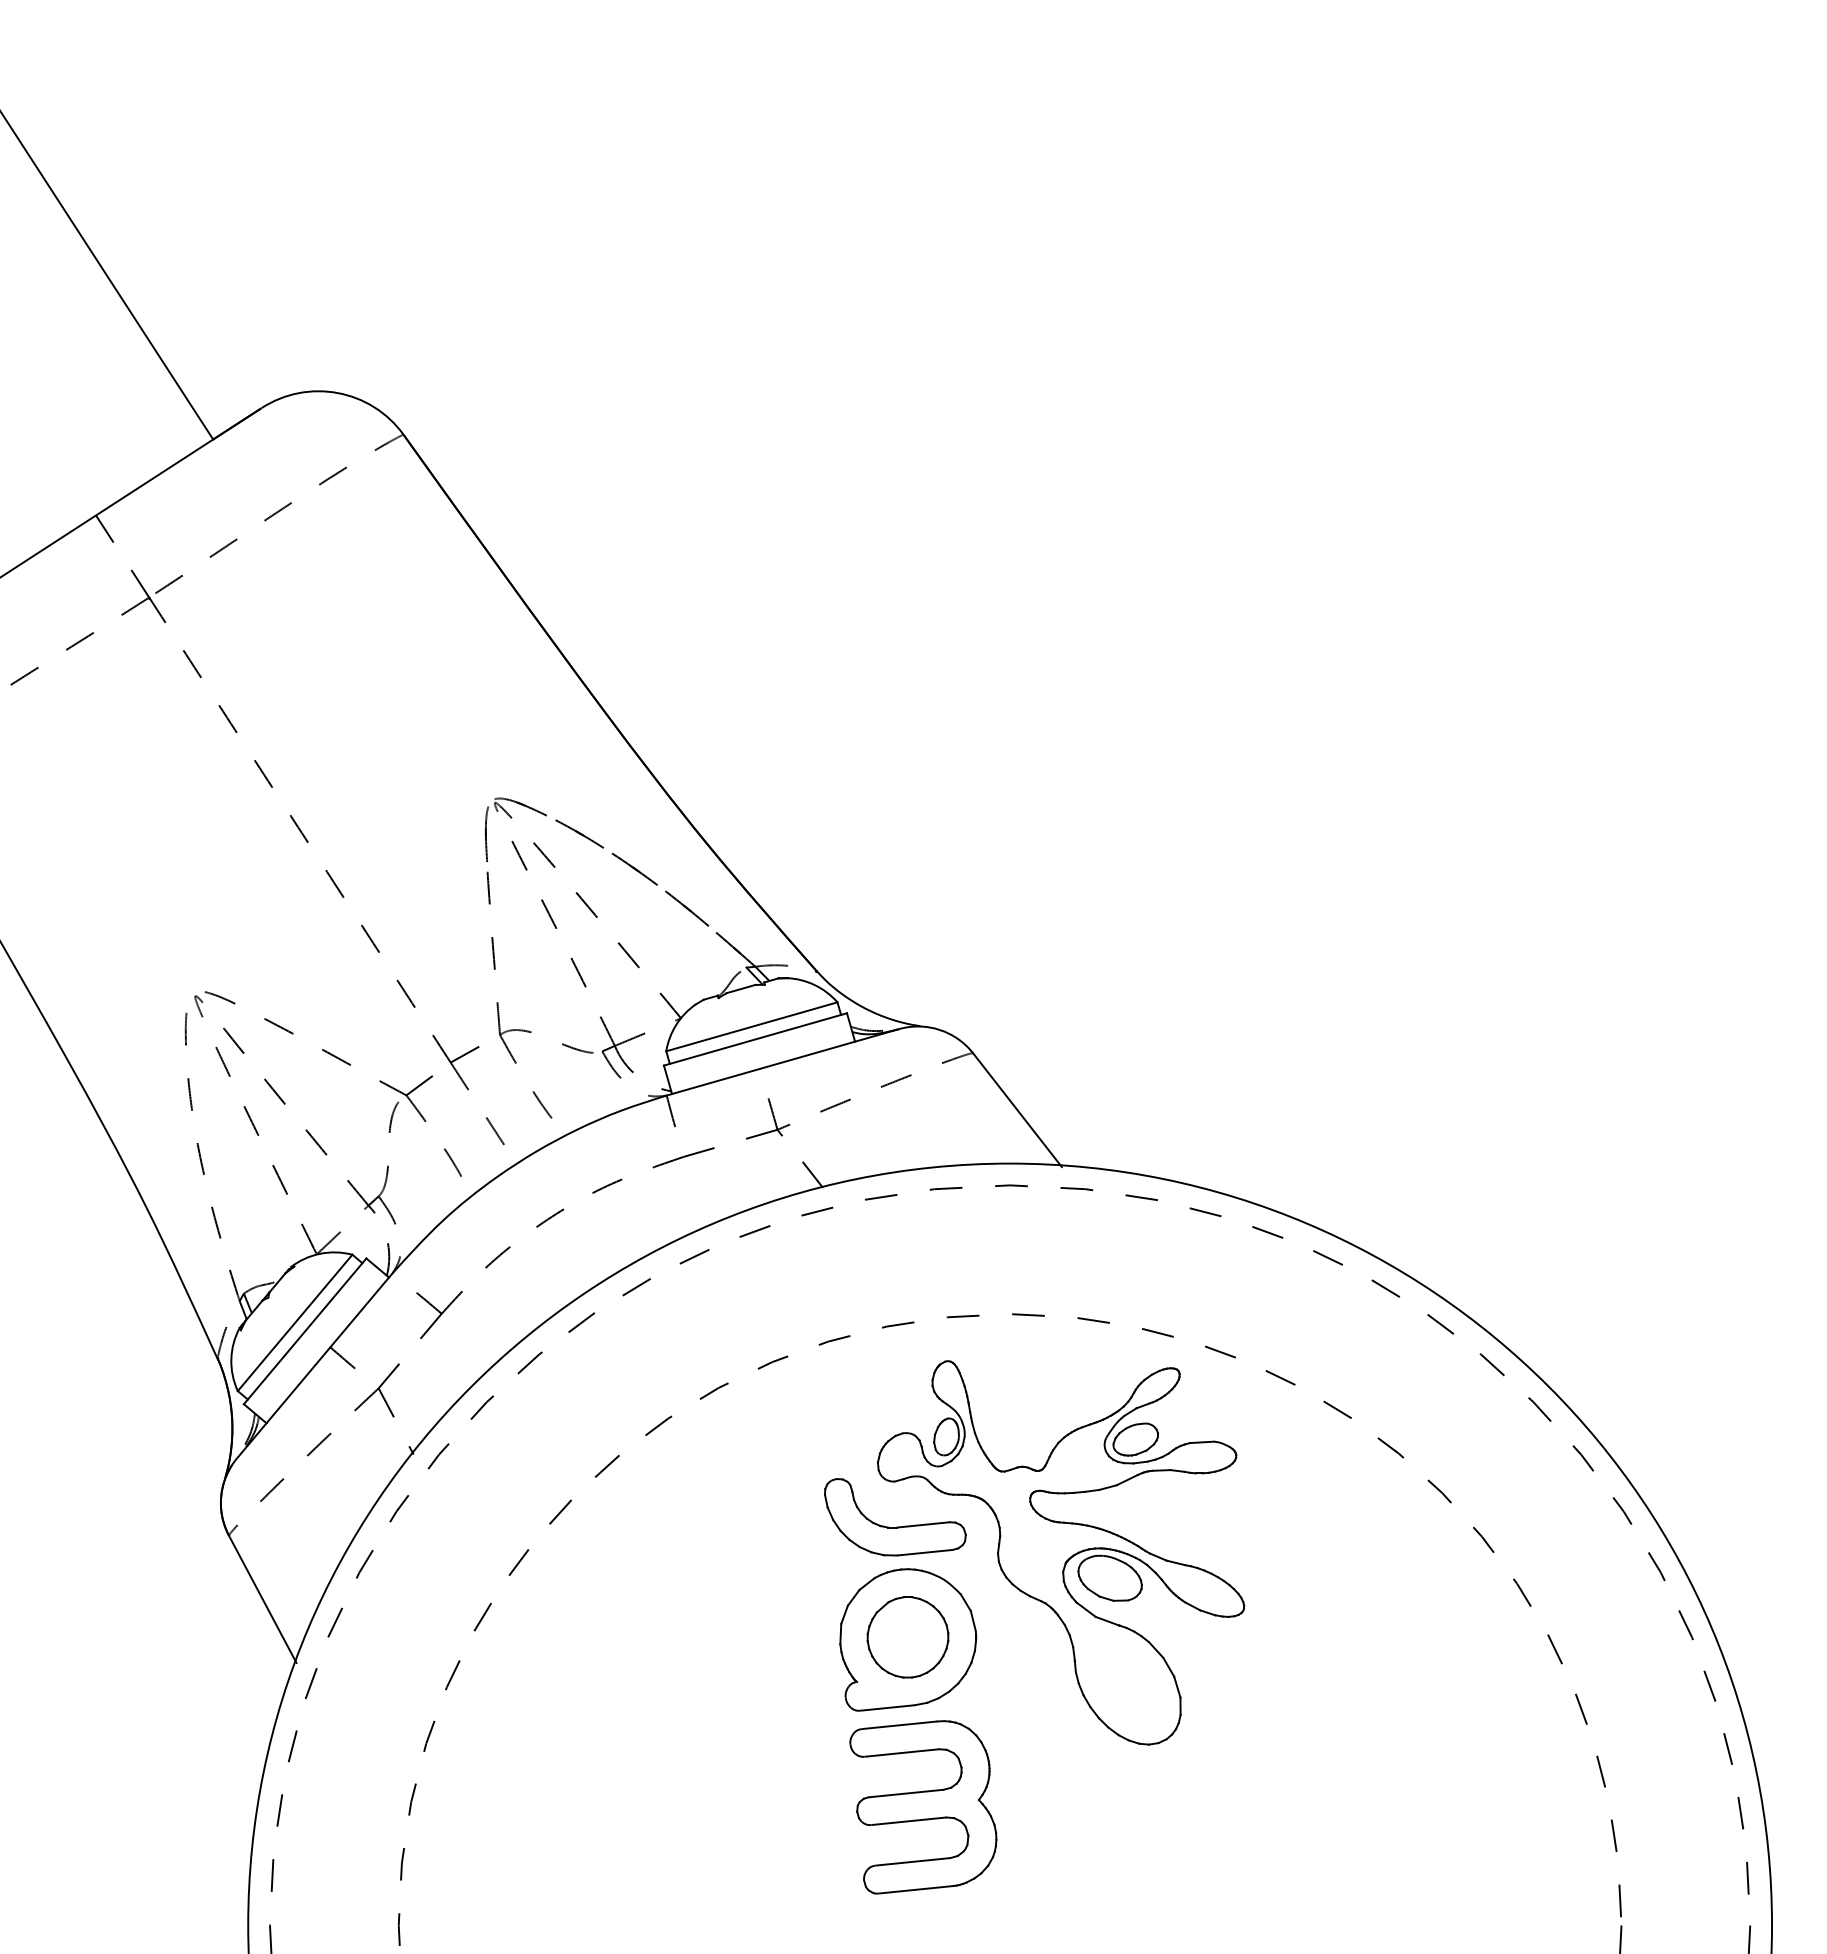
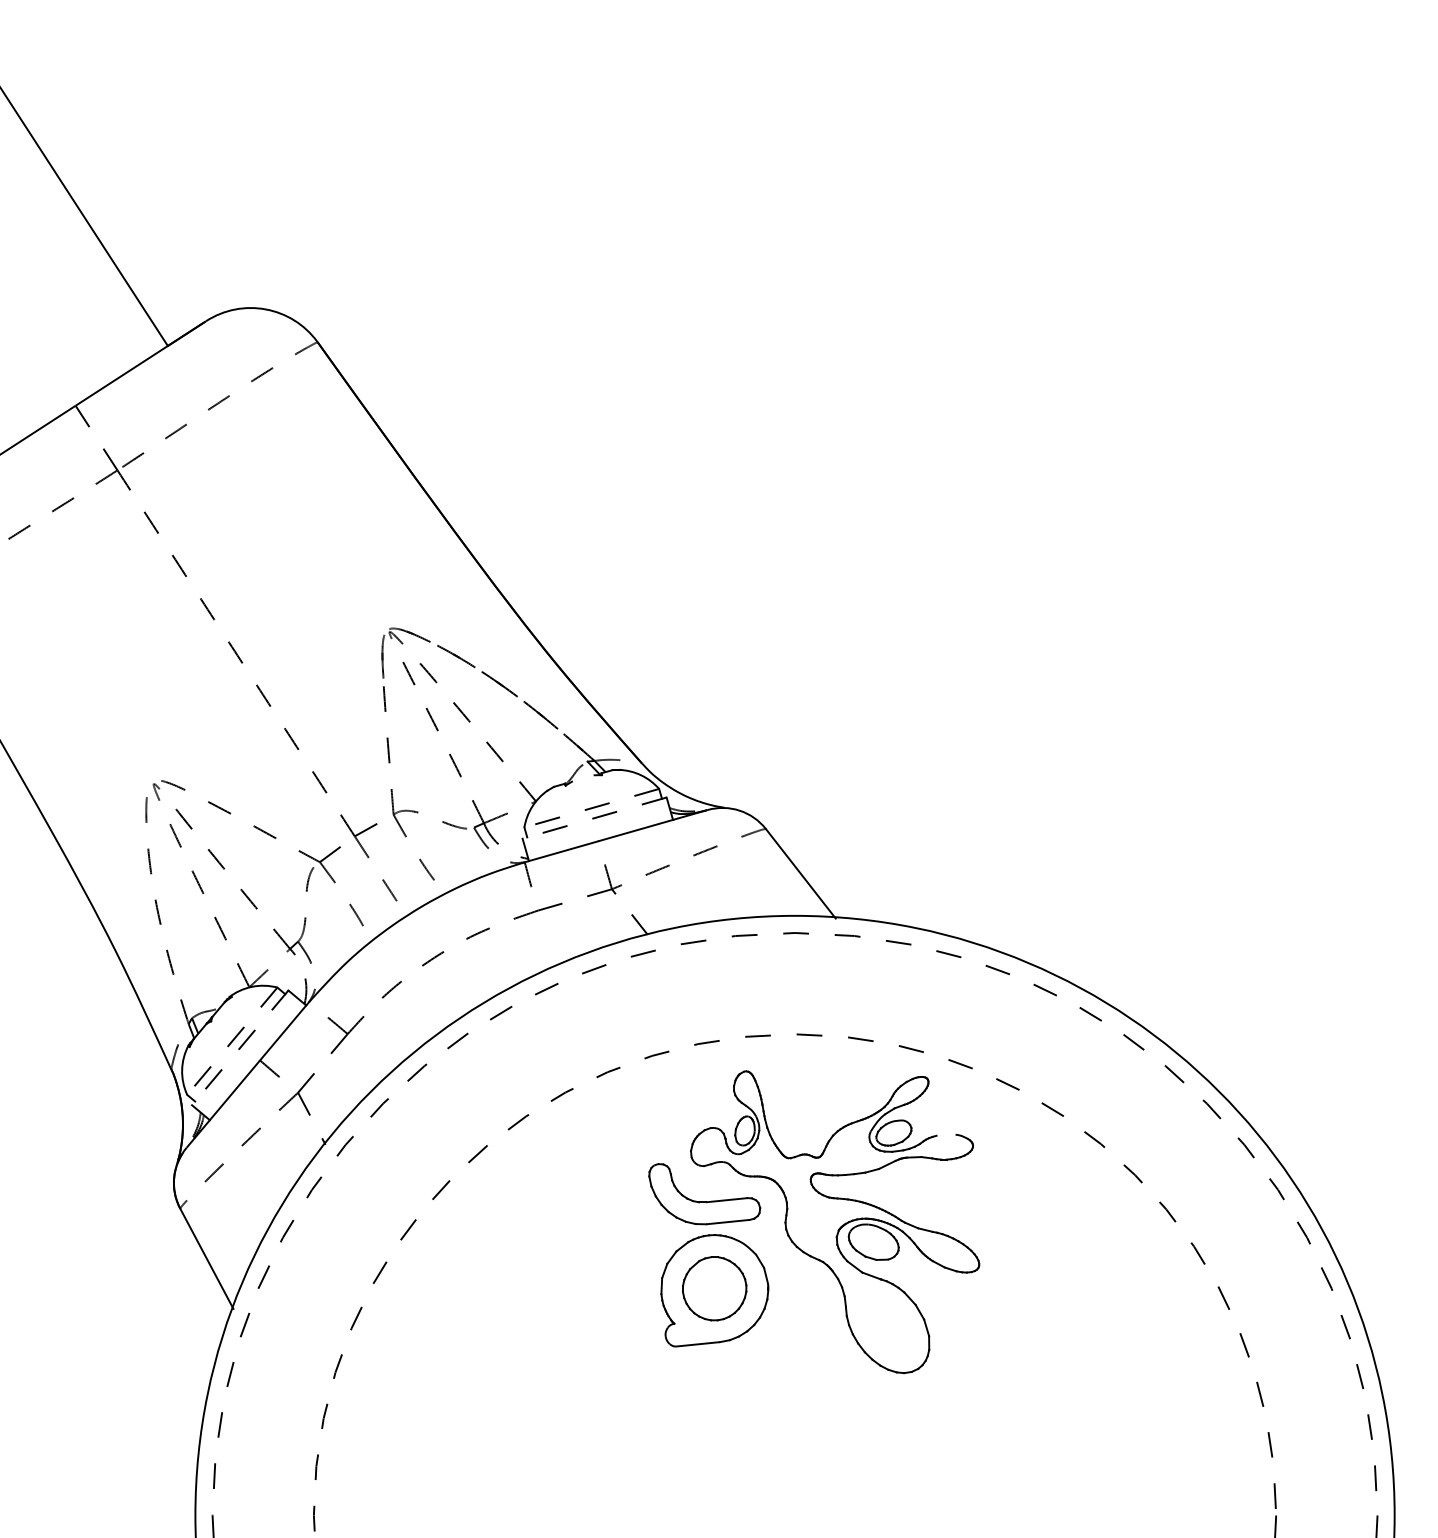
line: (740, 988) -> (582, 778), removed
line: (751, 1026) -> (591, 807), solid -> dashed
line: (754, 1039) -> (593, 818), solid -> dashed
line: (294, 1323) -> (231, 1041), solid -> dashed
line: (304, 1331) -> (239, 1047), solid -> dashed
line: (1201, 1442) -> (945, 1135), removed
part: (923, 1807) -> (726, 1422), removed

